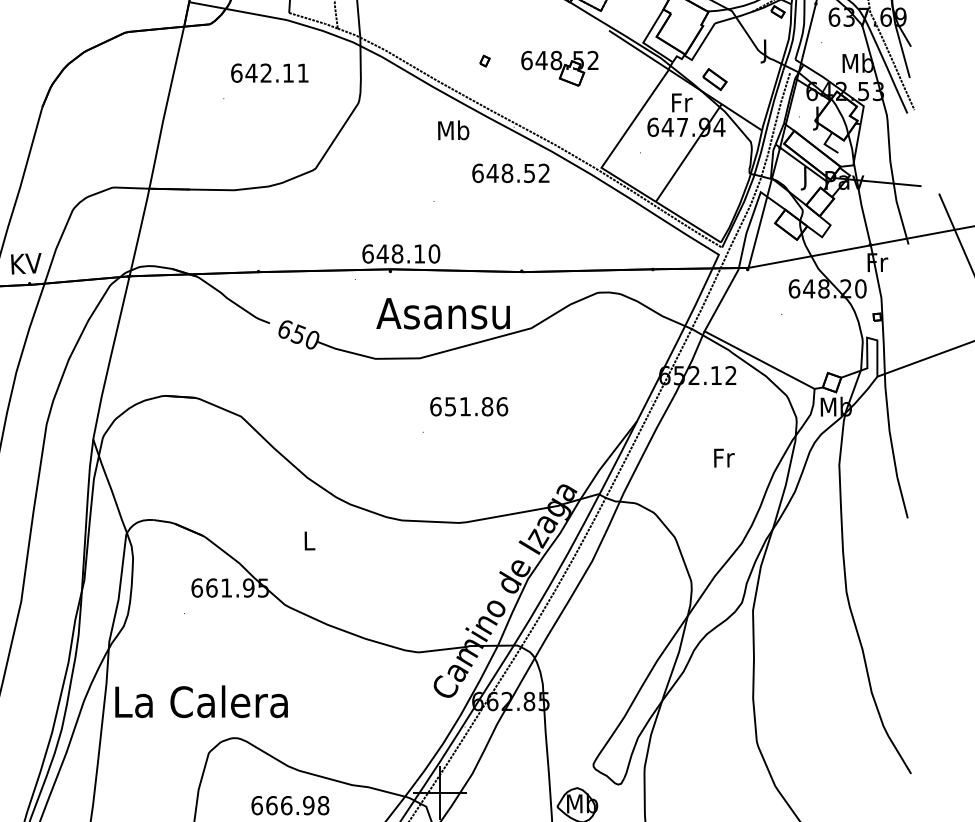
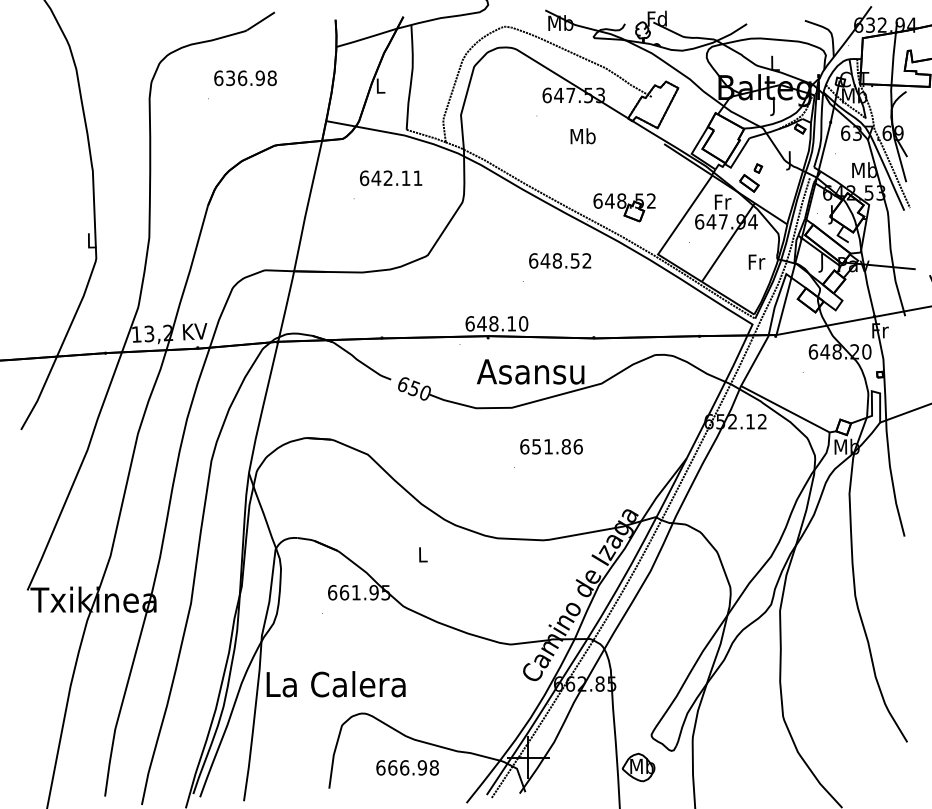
part: (485, 61) -> (758, 168), moved
part: (559, 68) -> (624, 207), moved
text: (452, 130) -> (582, 136), moved
text: (511, 172) -> (560, 260), moved
text: (723, 457) -> (756, 261), moved

